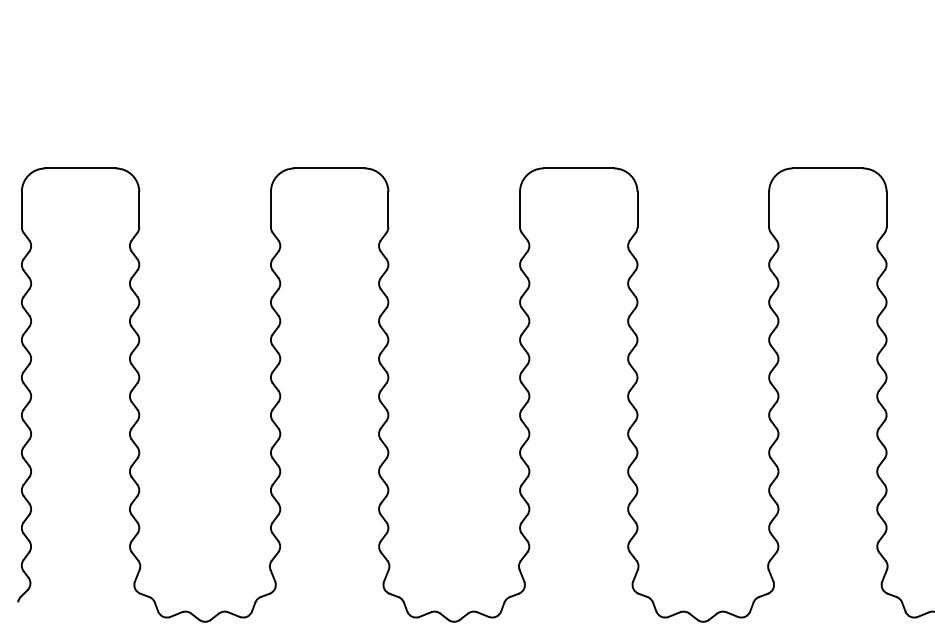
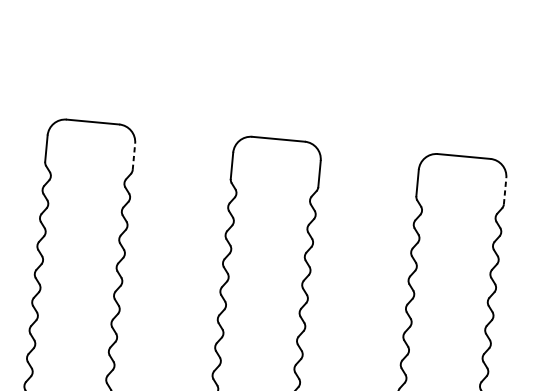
line: (139, 209) -> (134, 156), solid -> dashed
line: (637, 209) -> (505, 191), solid -> dashed

